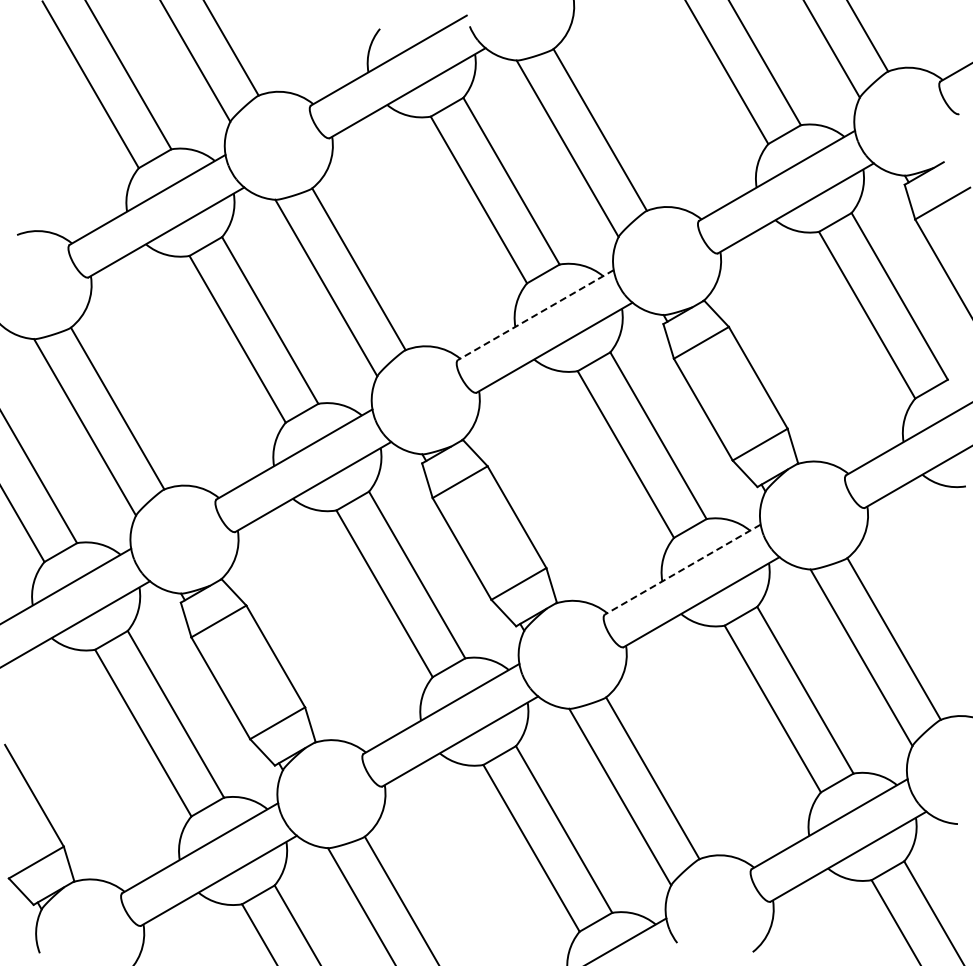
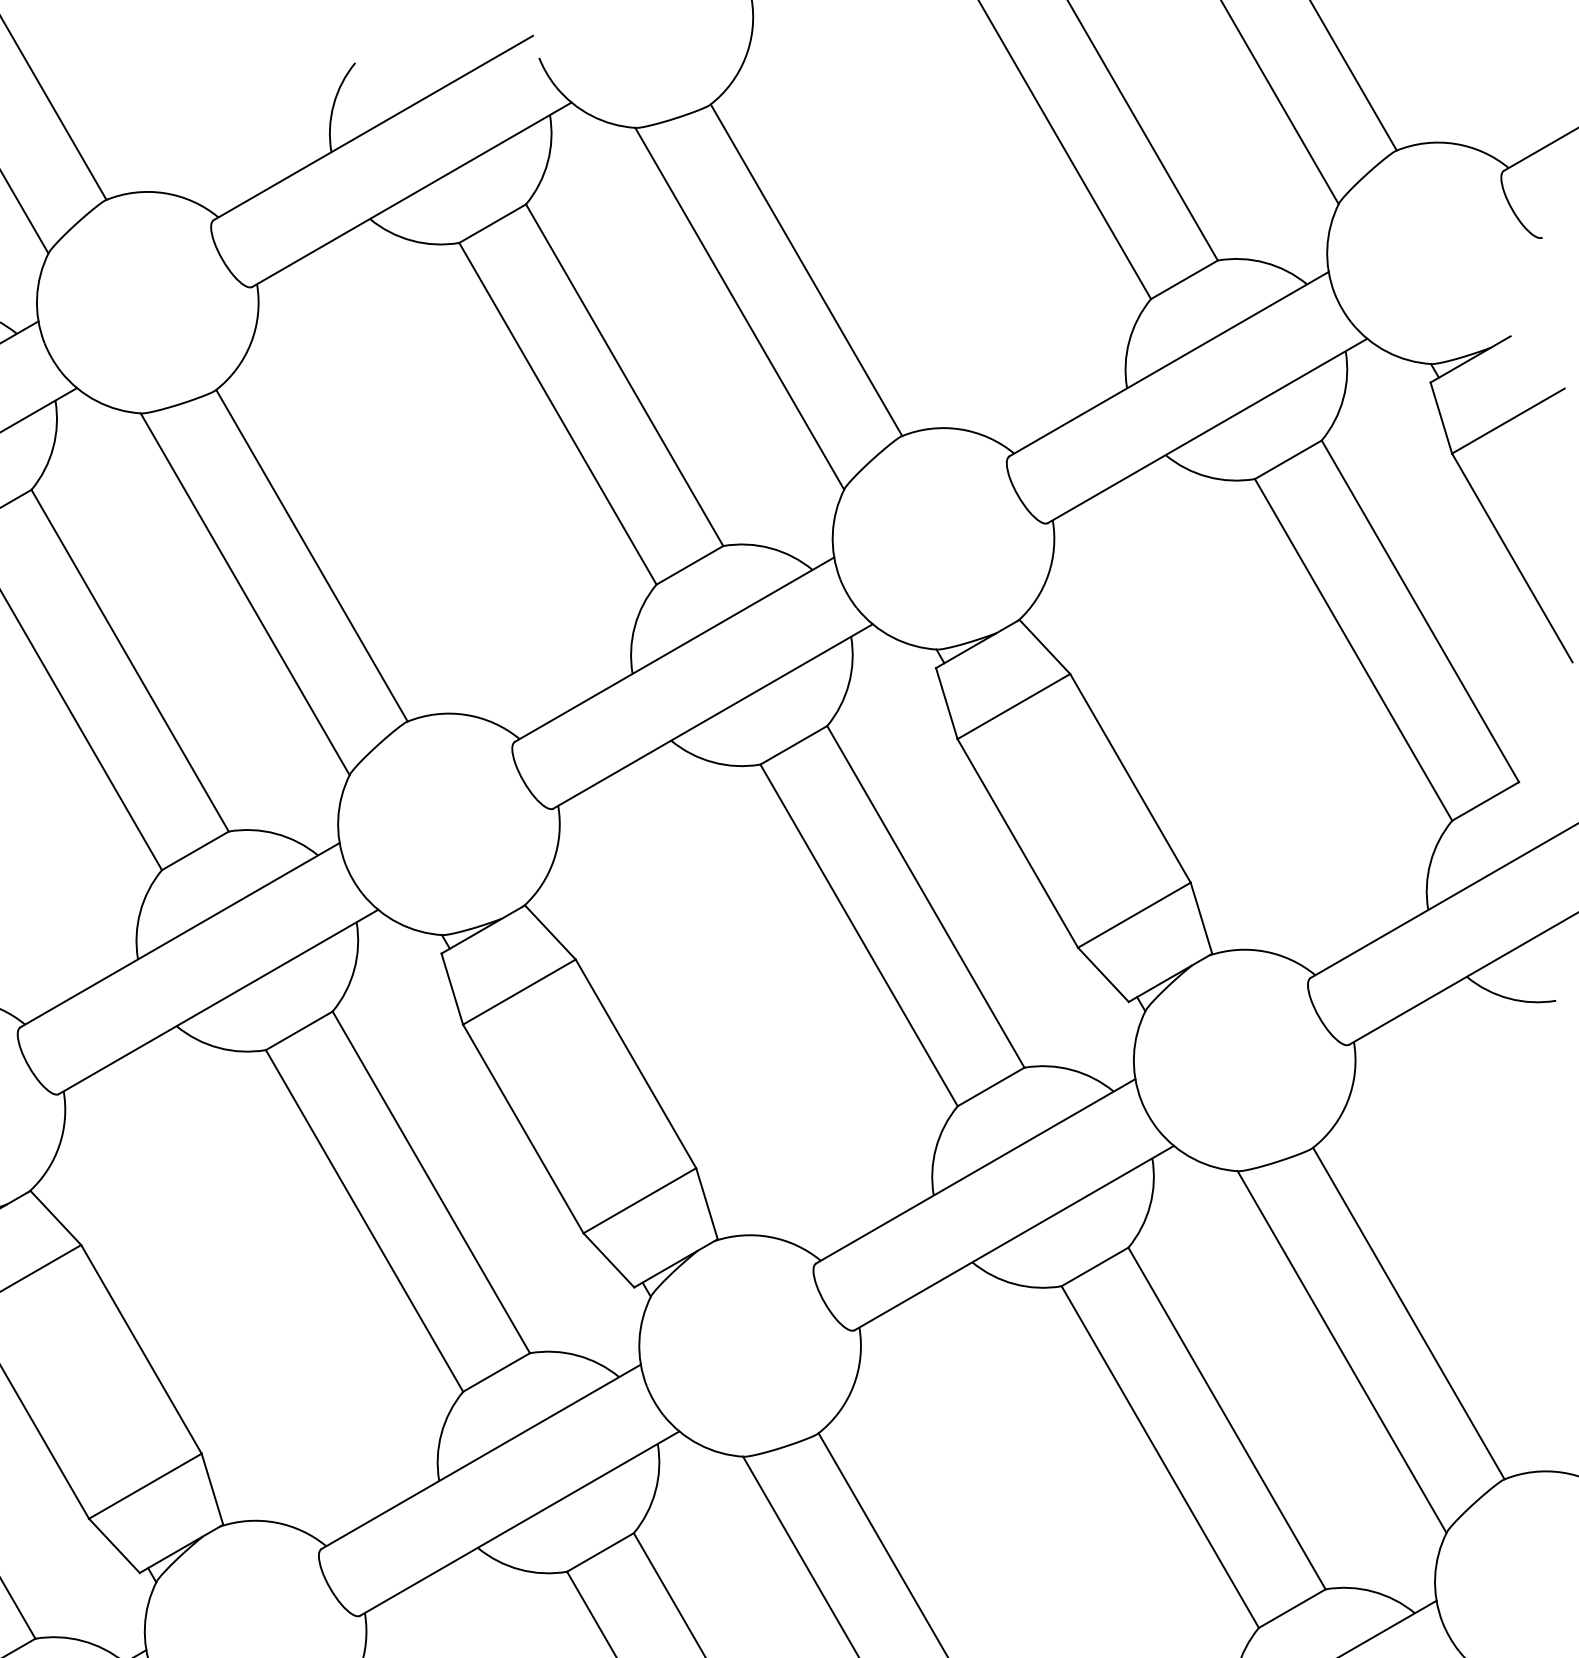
line: (535, 315) -> (673, 650), dashed -> solid
line: (682, 569) -> (975, 1171), dashed -> solid

